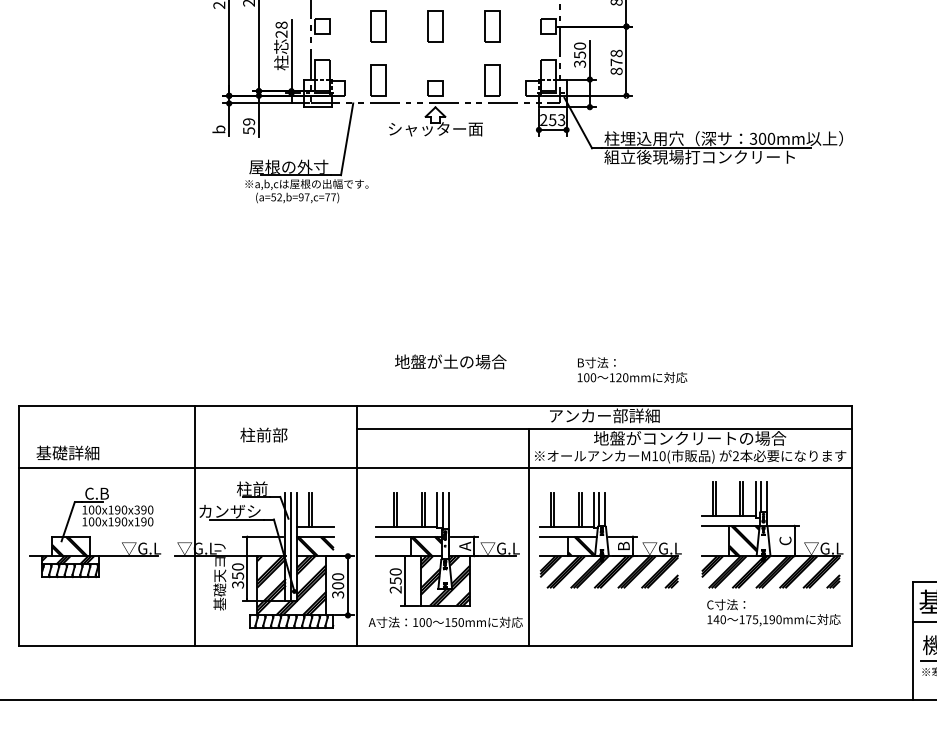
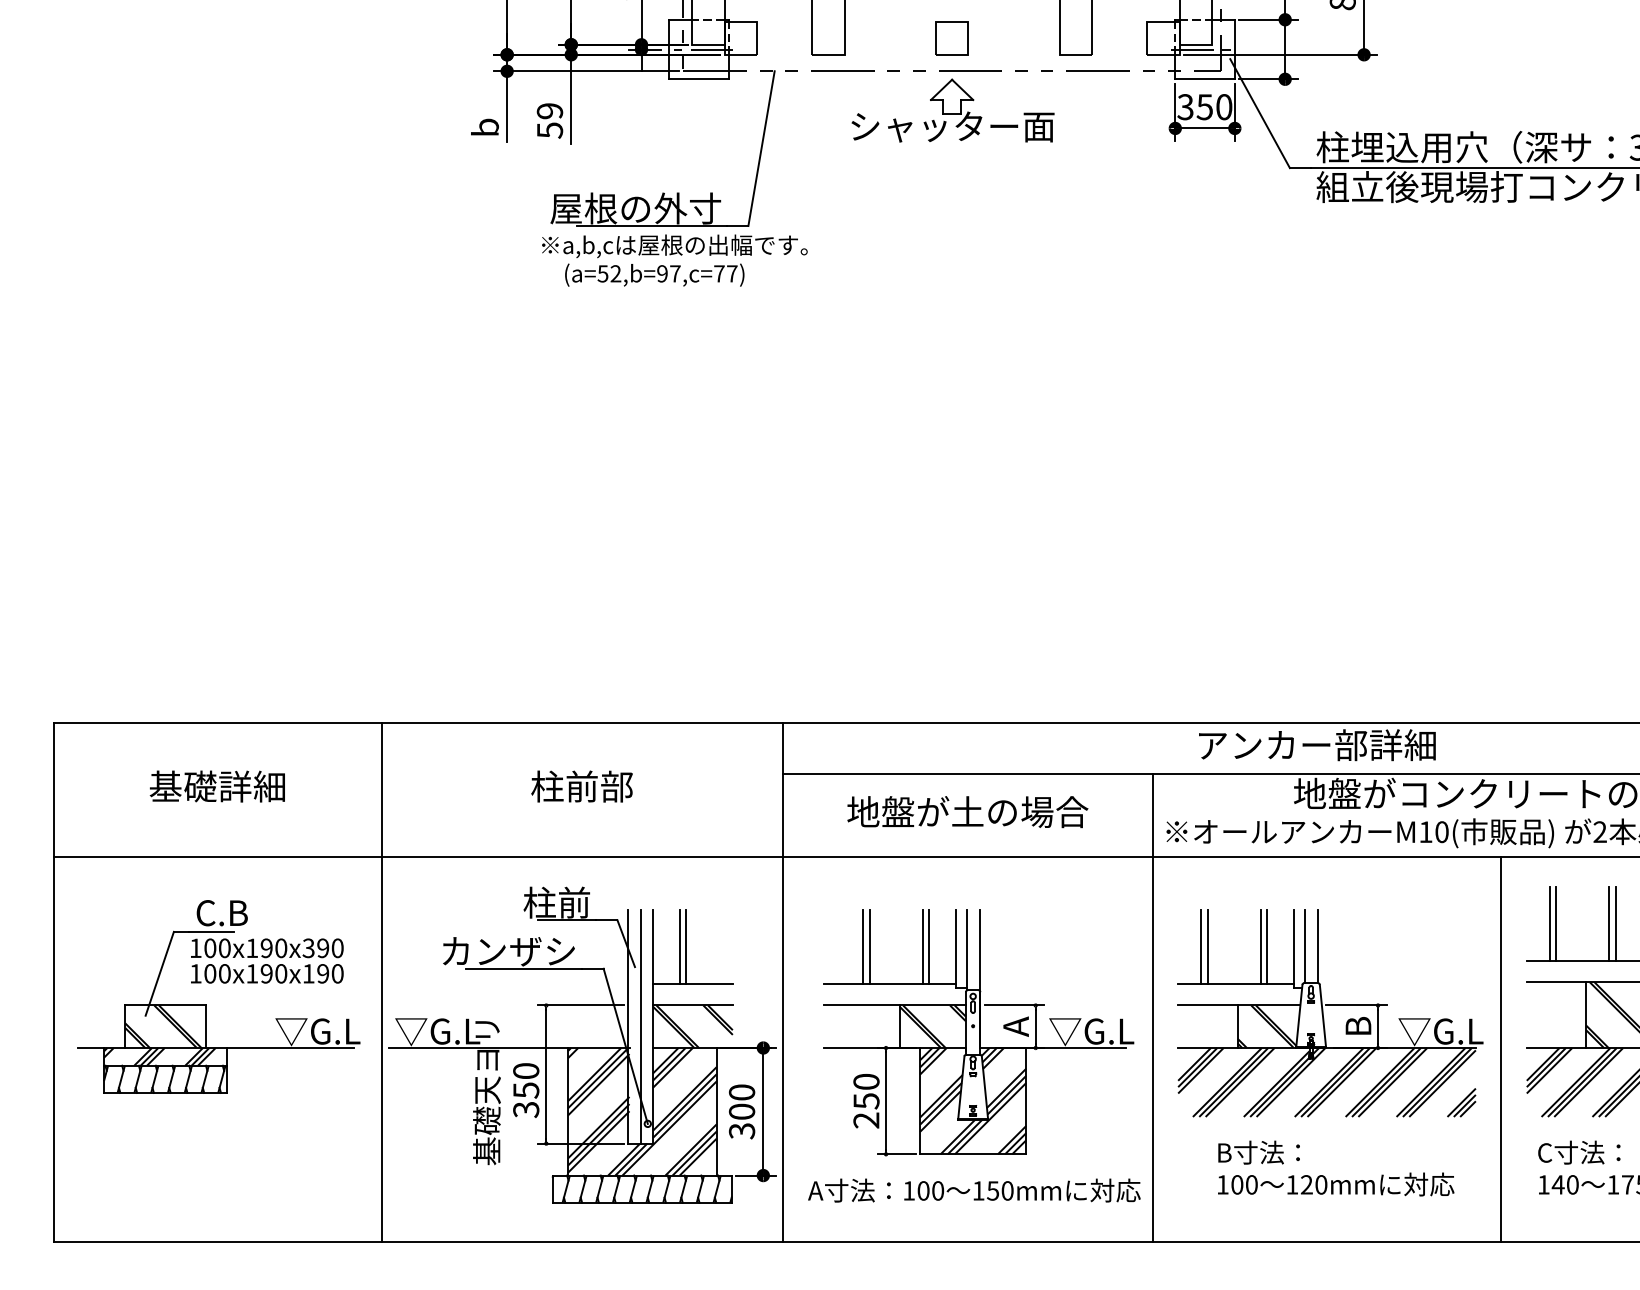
text: (552, 120) -> (1204, 108), 253 -> 350
text: (450, 361) -> (967, 811), moved
text: (632, 369) -> (1336, 1167), moved
text: (67, 452) -> (216, 785), moved
line: (194, 525) -> (380, 981), moved
line: (690, 556) -> (1502, 1048), added

